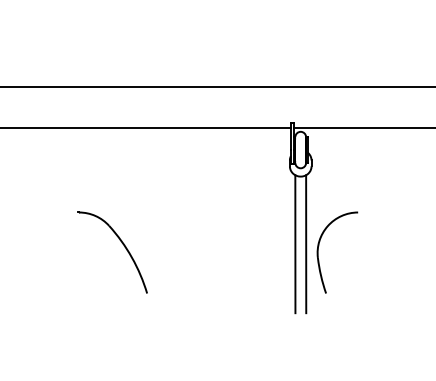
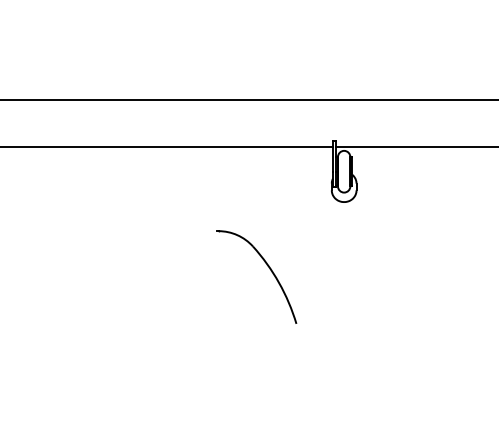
line: (294, 244) -> (337, 279), removed
line: (306, 244) -> (350, 279), removed
part: (123, 245) -> (269, 269), moved
part: (318, 252) -> (364, 288), removed

